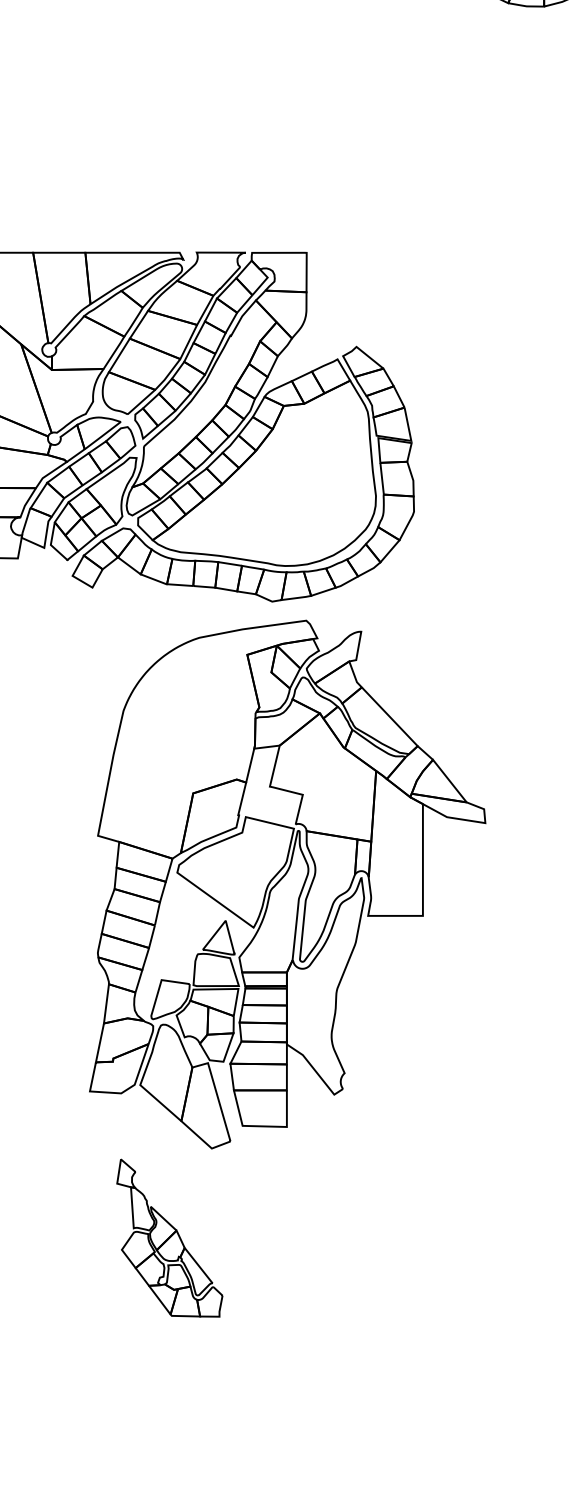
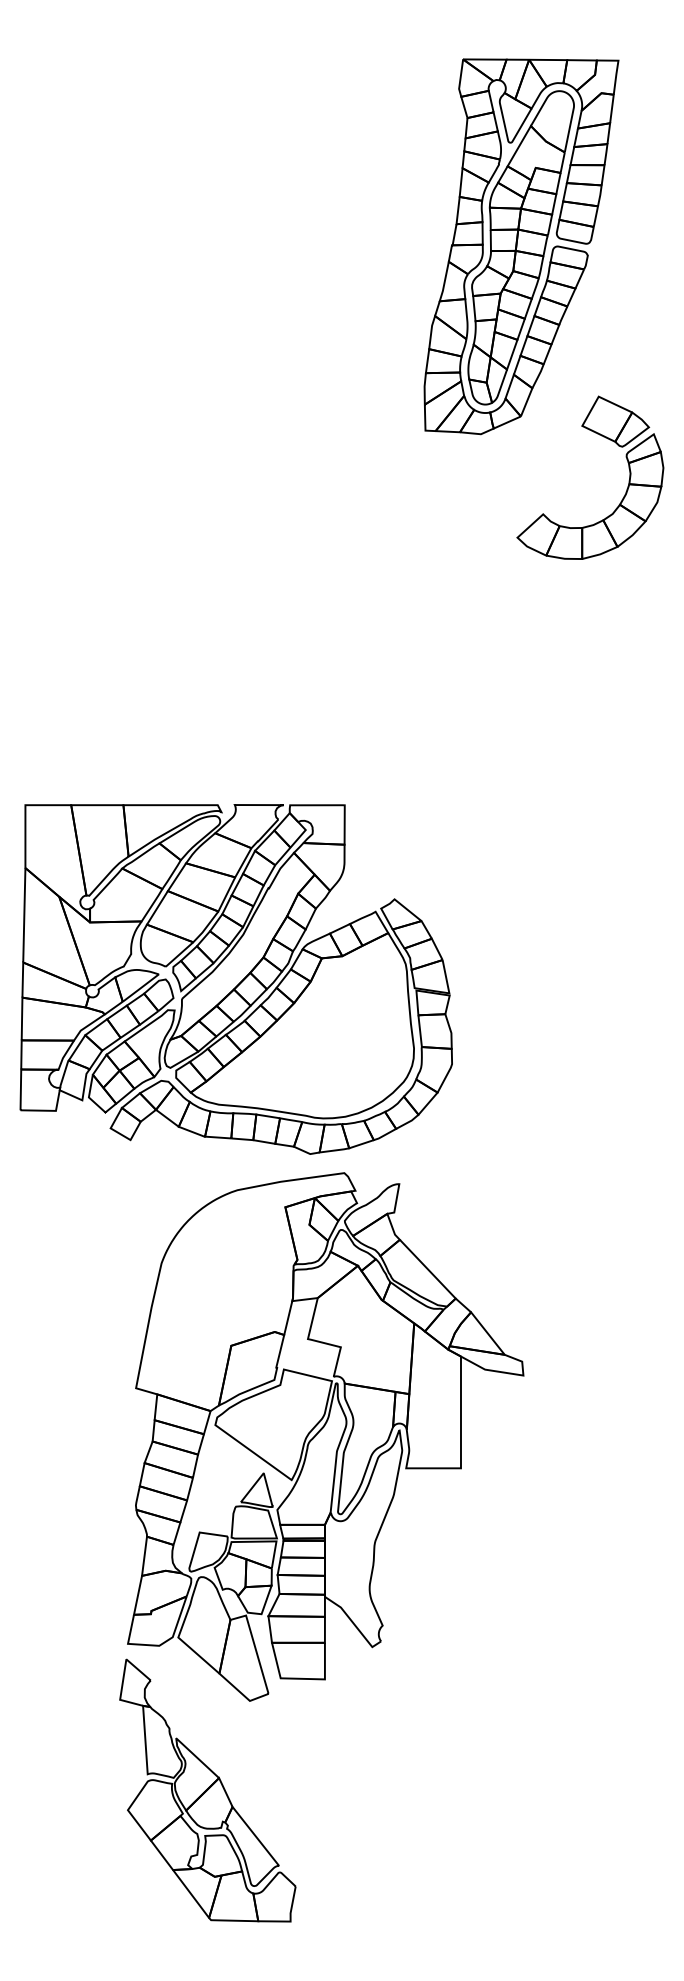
part: (169, 1238) -> (207, 1790), size x1.67

